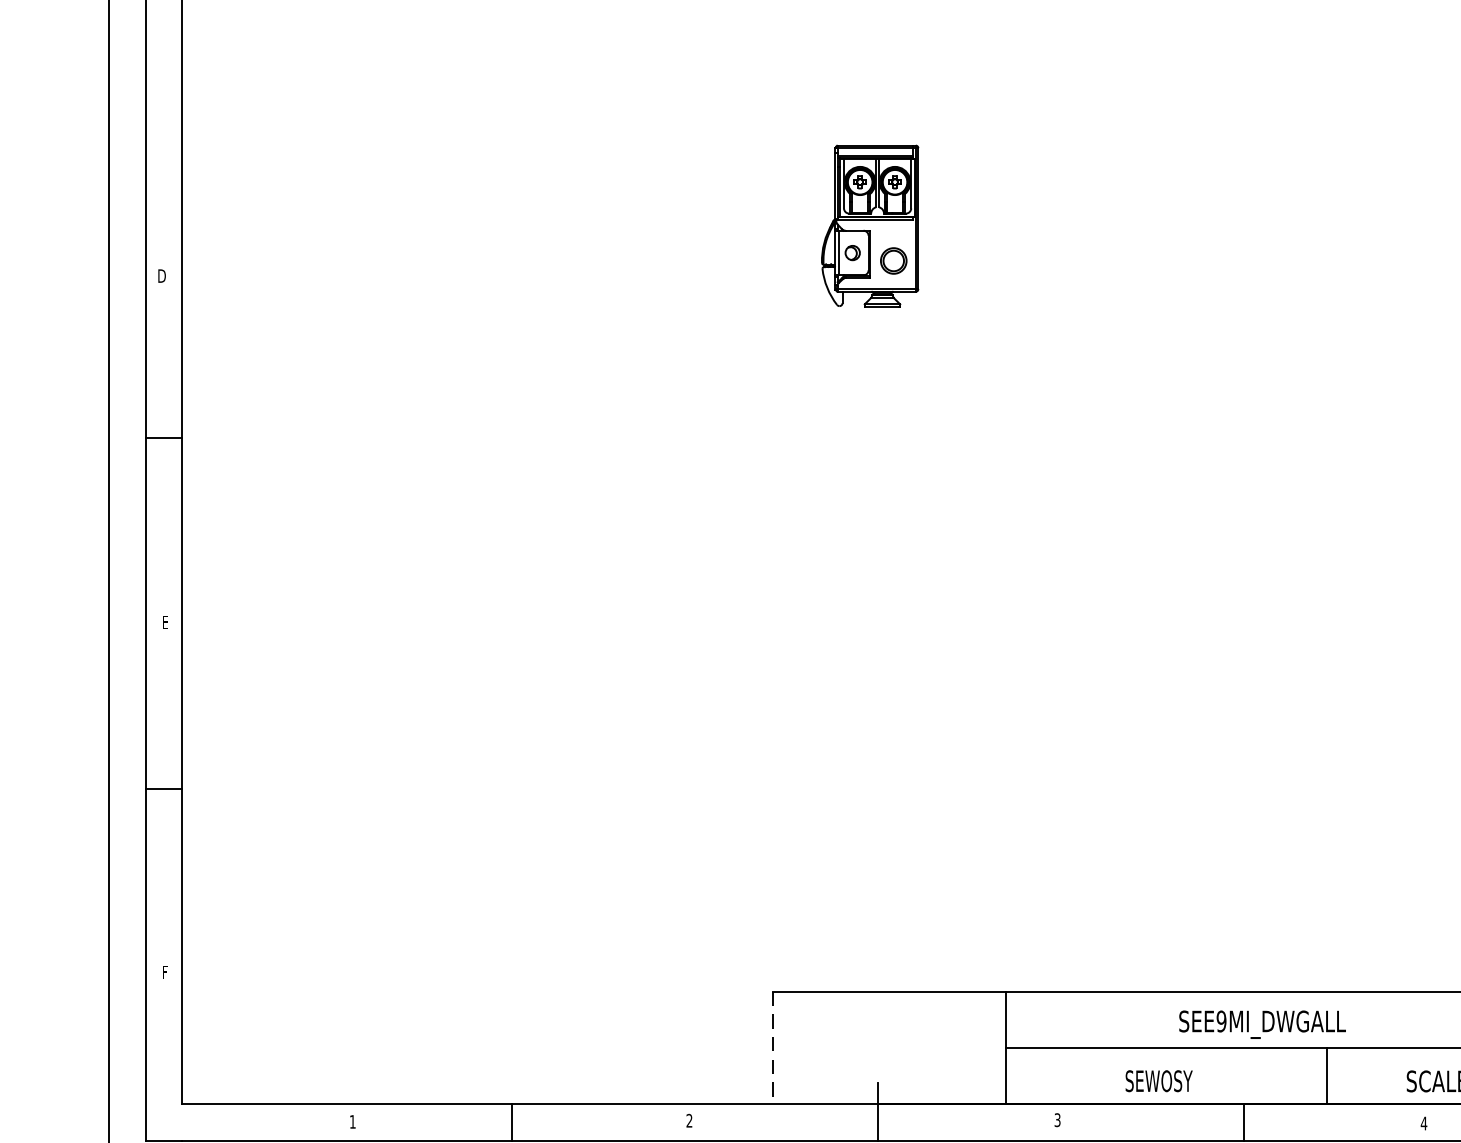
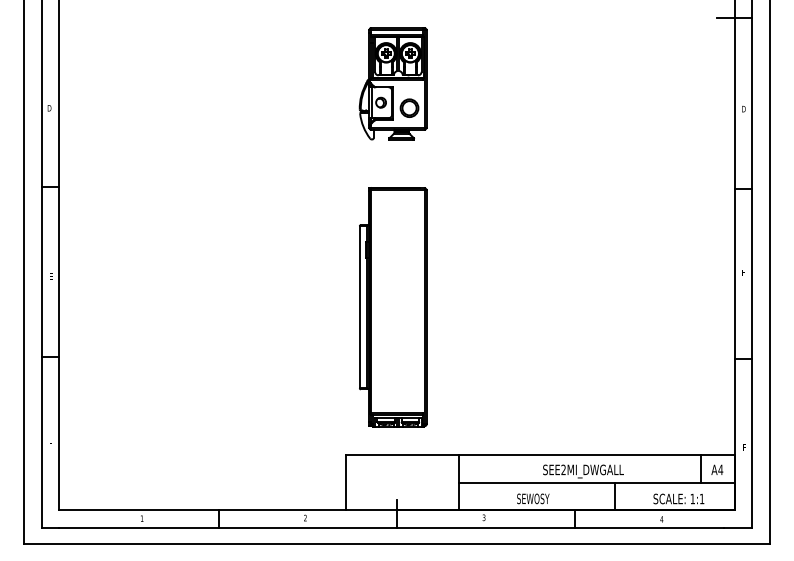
part: (868, 224) -> (392, 83), size x1.43
part: (870, 686) -> (393, 307), added
text: (1221, 1020) -> (563, 469), SEE9MI_DWGALL -> SEE2MI_DWGALL
line: (774, 1049) -> (346, 483), dashed -> solid

